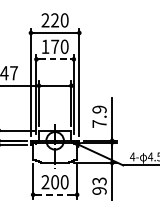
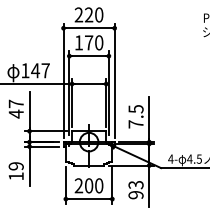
line: (55, 59) -> (89, 56), dashed -> solid
text: (99, 109) -> (135, 109), 7.9 -> 7.5
line: (55, 195) -> (89, 199), dashed -> solid

